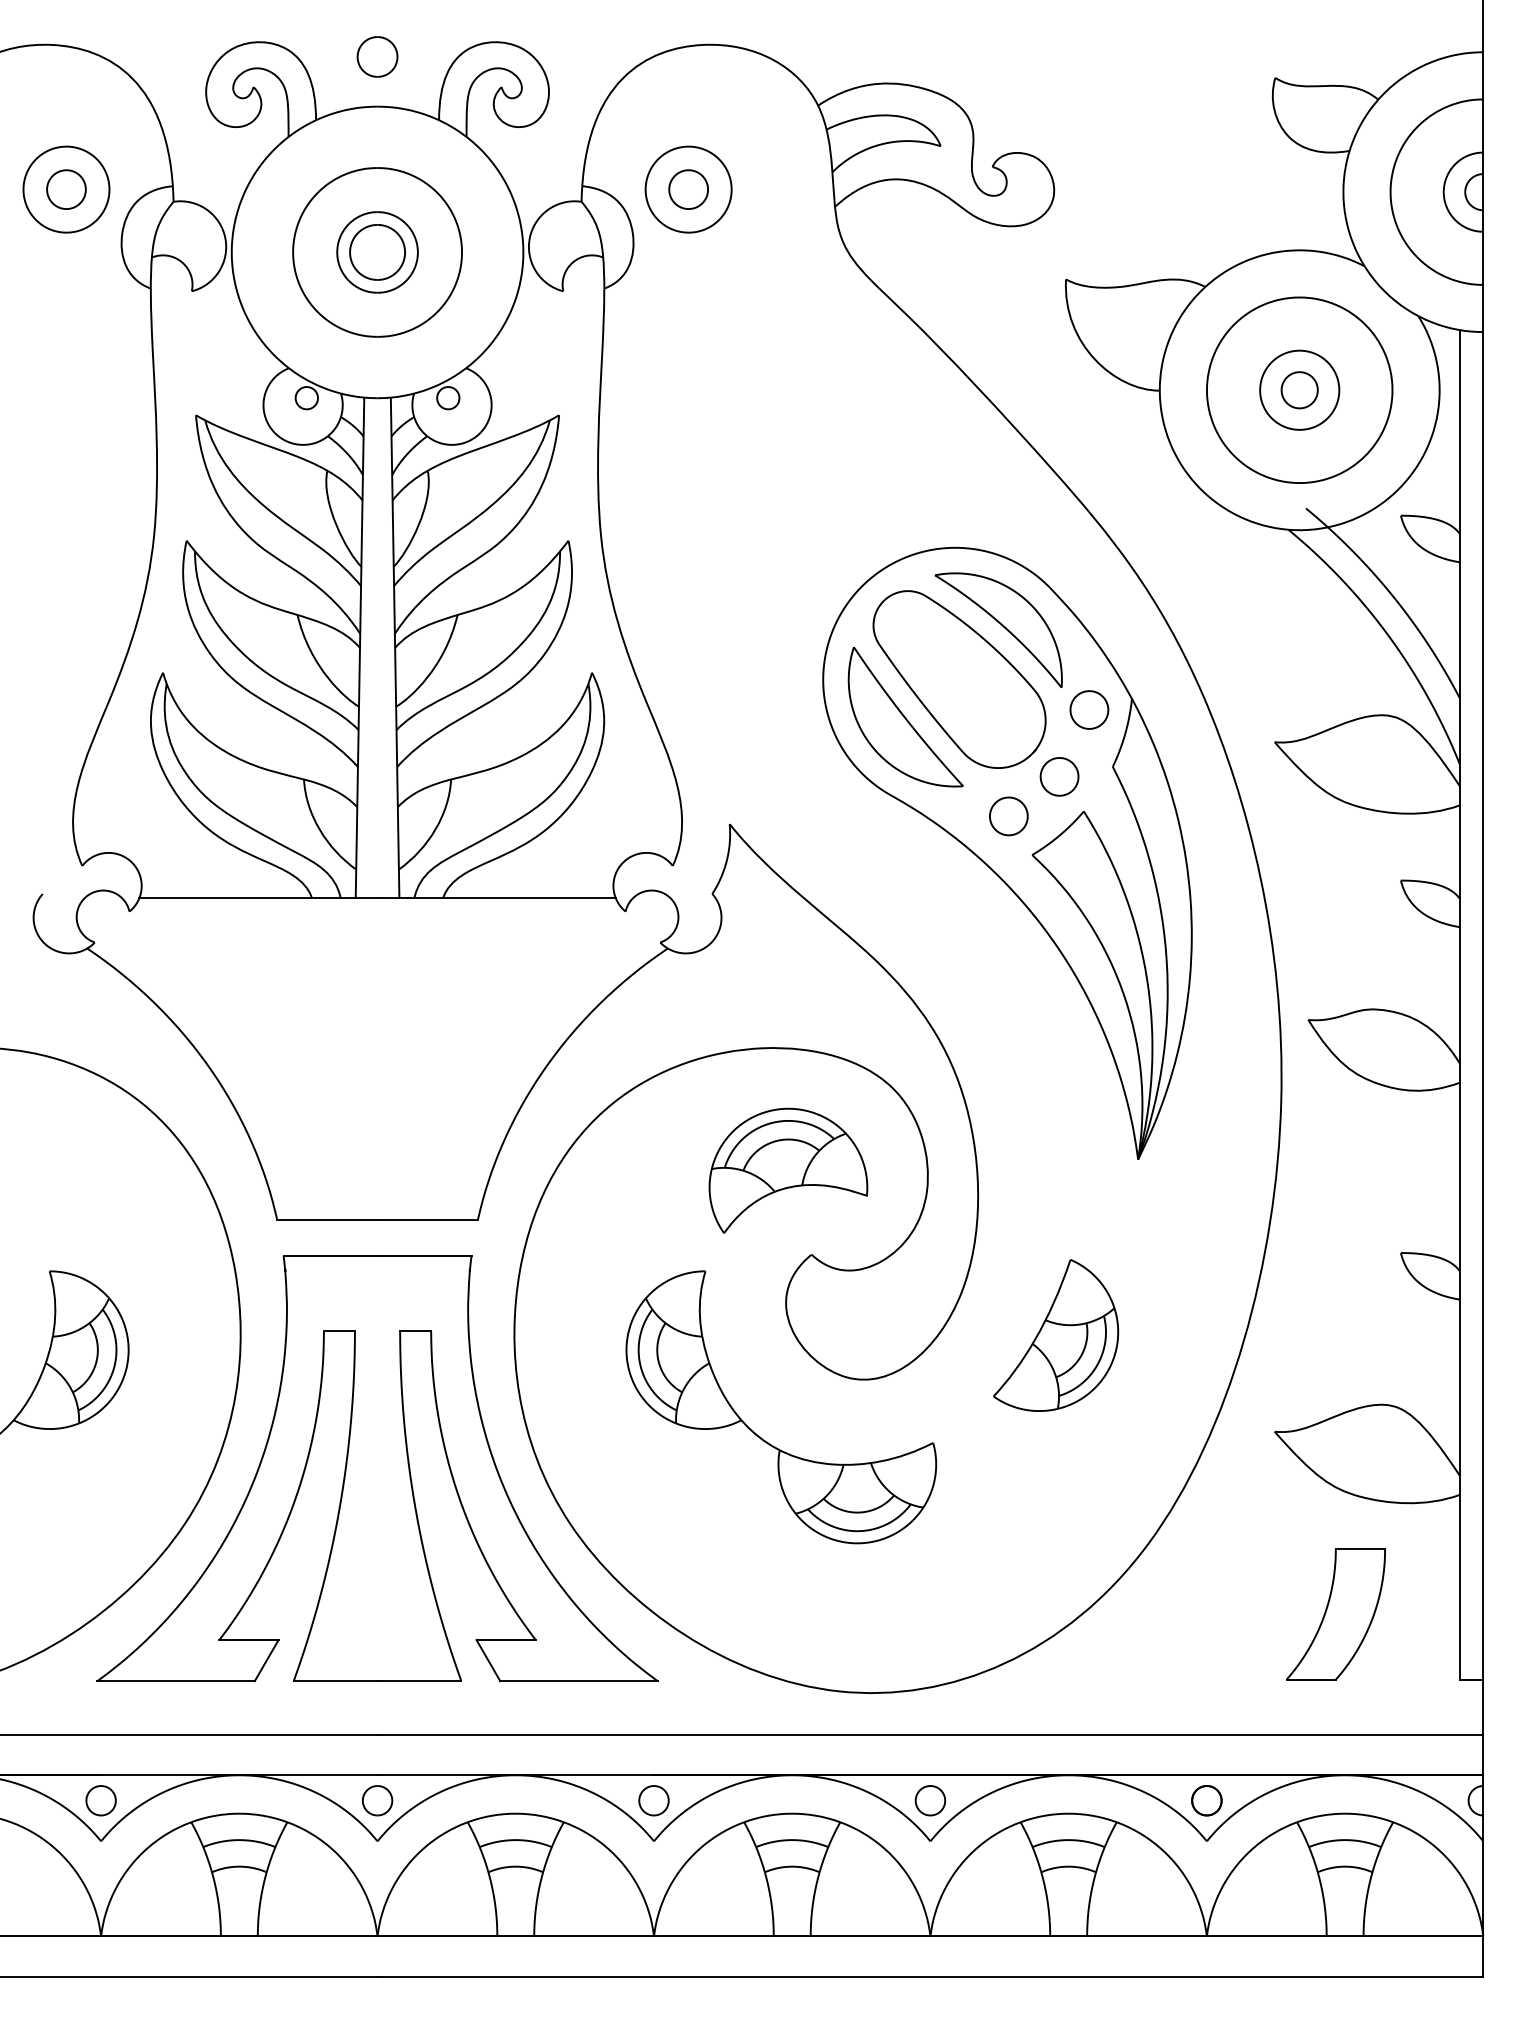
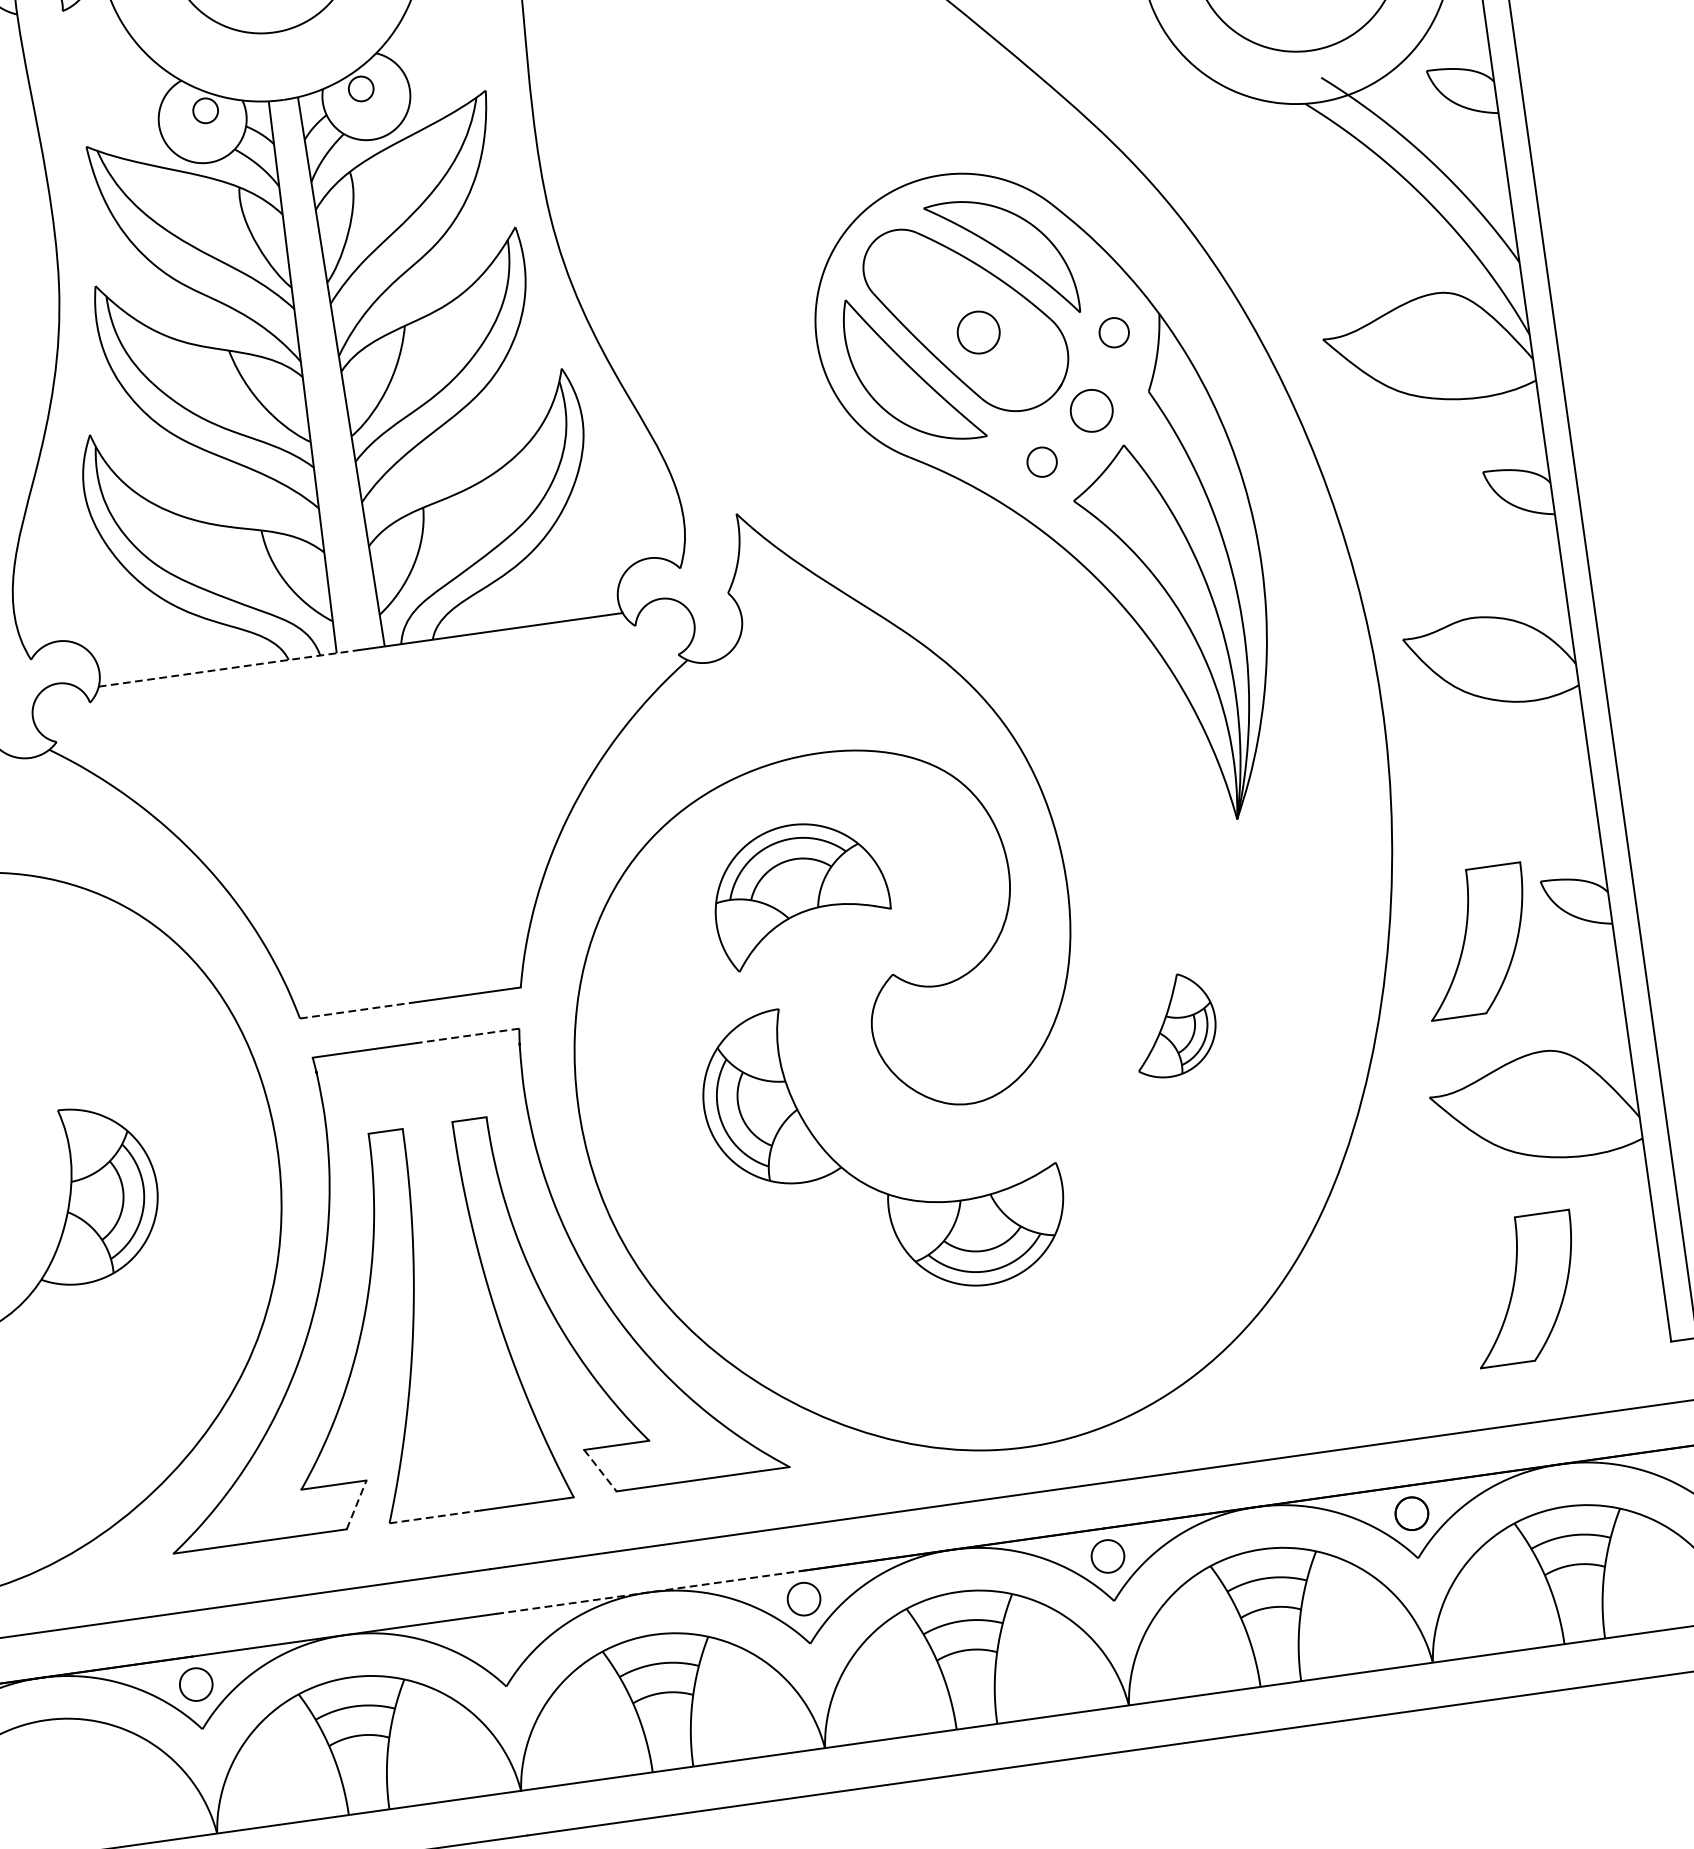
part: (968, 692) -> (978, 332), added
part: (1089, 709) -> (1114, 332), size x0.7
part: (1008, 816) -> (1041, 462), size x0.7
line: (258, 898) -> (229, 668), solid -> dashed
part: (788, 1170) -> (800, 893), moved
line: (327, 1219) -> (355, 1010), solid -> dashed
line: (424, 1256) -> (467, 1036), solid -> dashed
part: (1335, 1298) -> (1475, 941), added
part: (1056, 1335) -> (1174, 1025), size x0.6
line: (266, 1660) -> (356, 1504), solid -> dashed
line: (488, 1660) -> (600, 1470), solid -> dashed
line: (335, 1681) -> (435, 1517), solid -> dashed
line: (516, 1775) -> (649, 1592), solid -> dashed
part: (377, 1800) -> (500, 1641), removed

